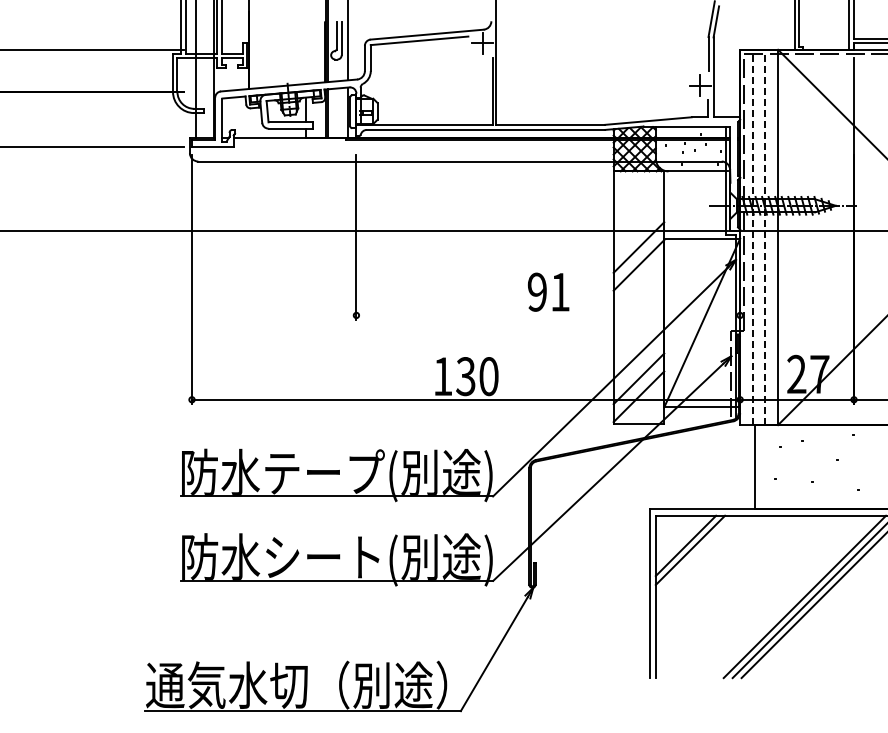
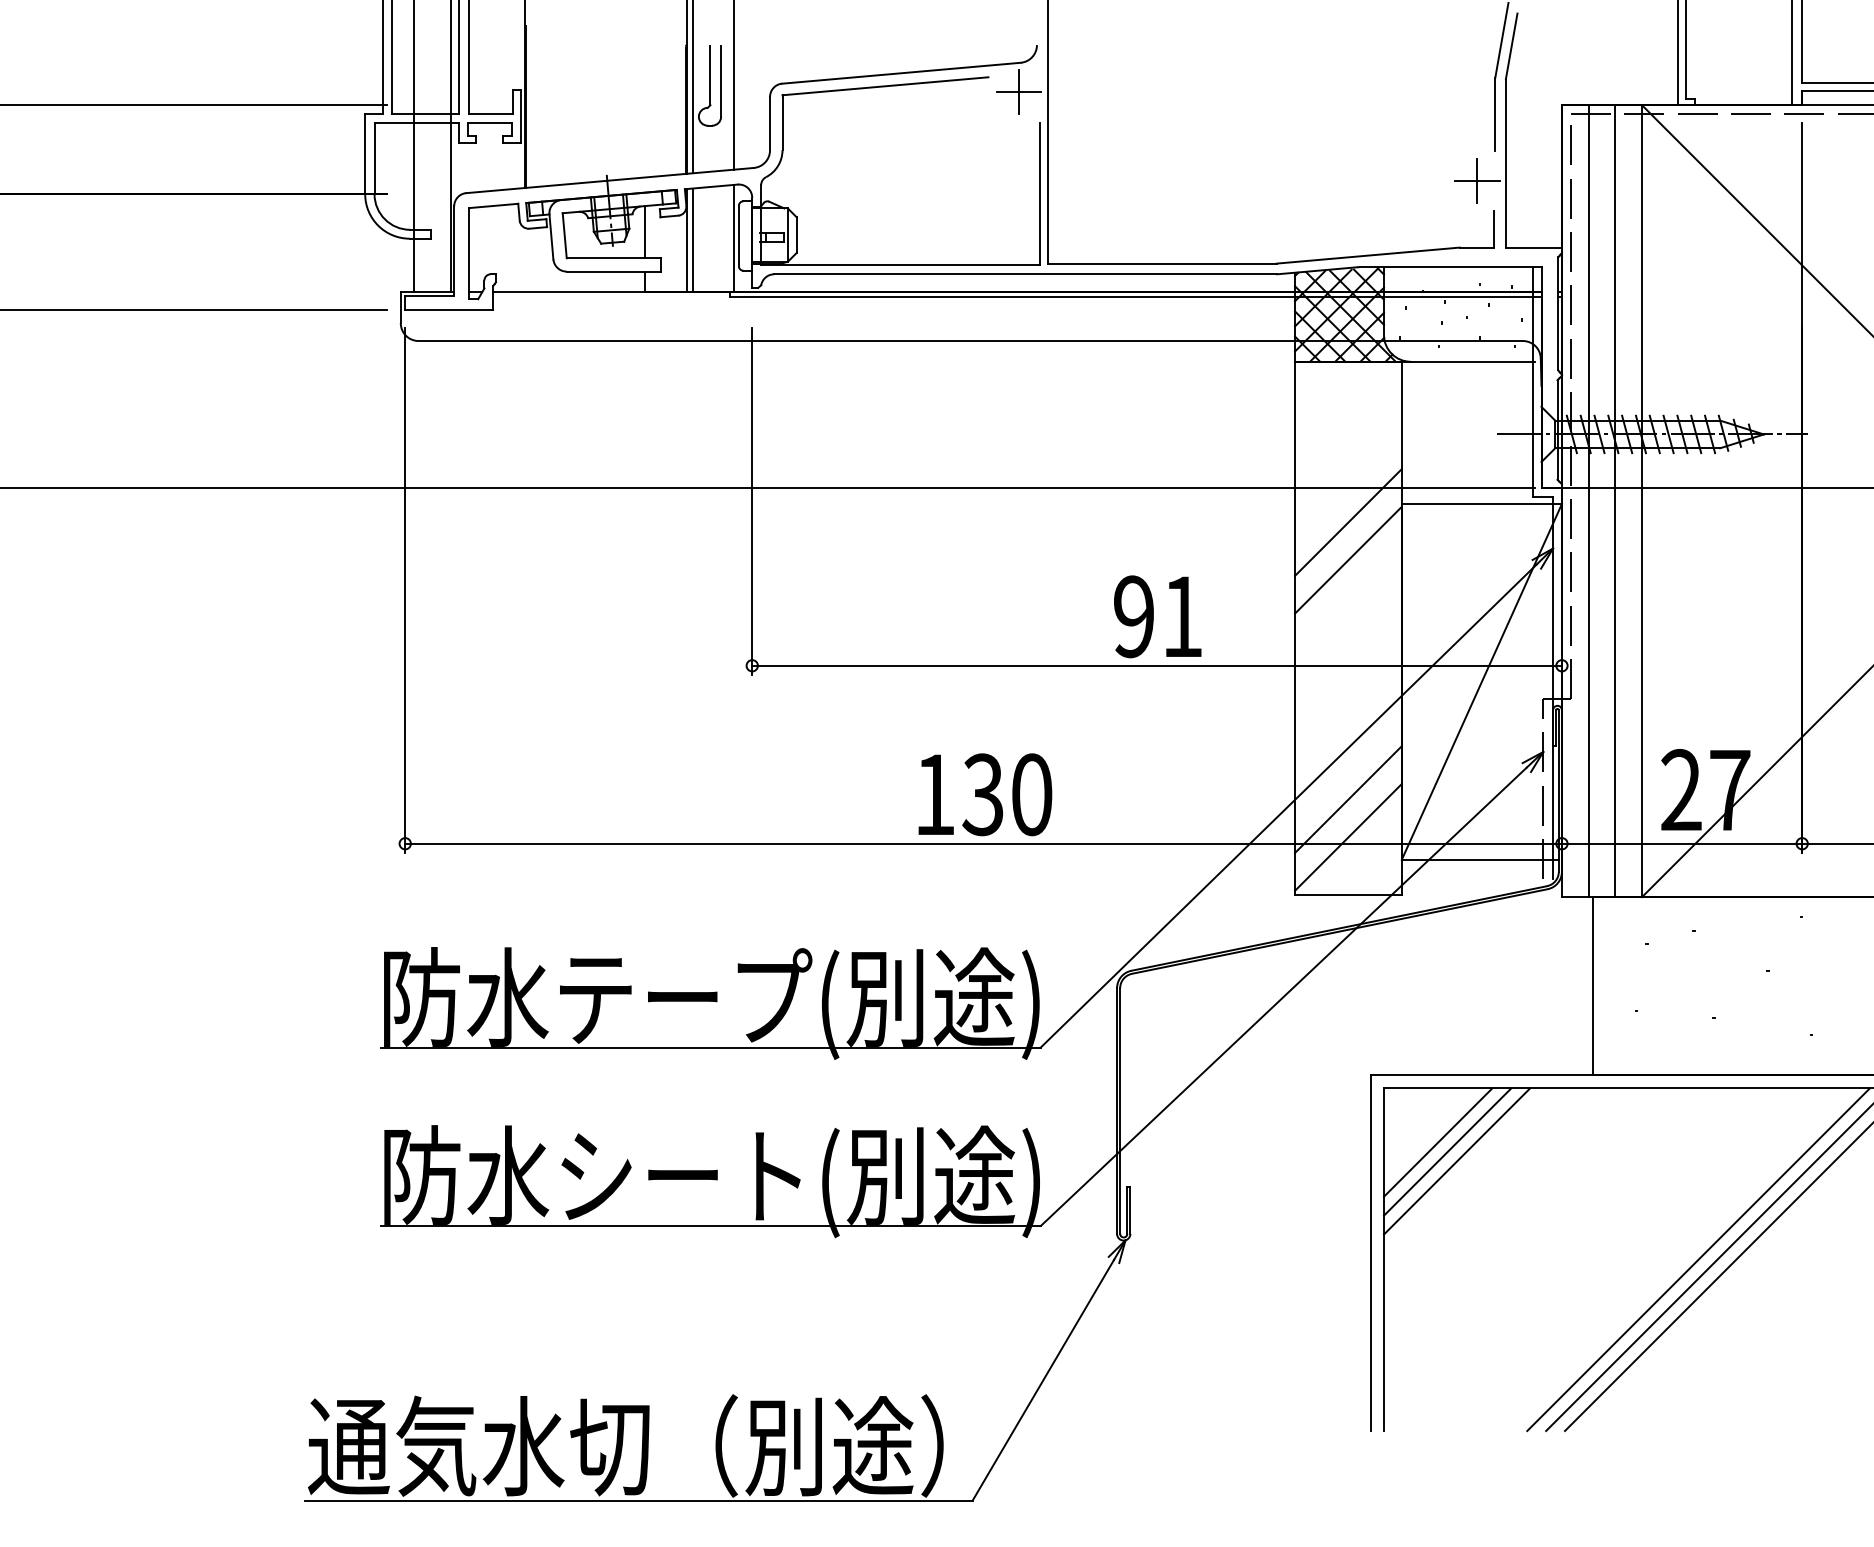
line: (752, 237) -> (1587, 501), dashed -> solid
line: (765, 237) -> (1615, 501), dashed -> solid
line: (548, 315) -> (1157, 665), added
line: (681, 541) -> (1438, 1142), added

